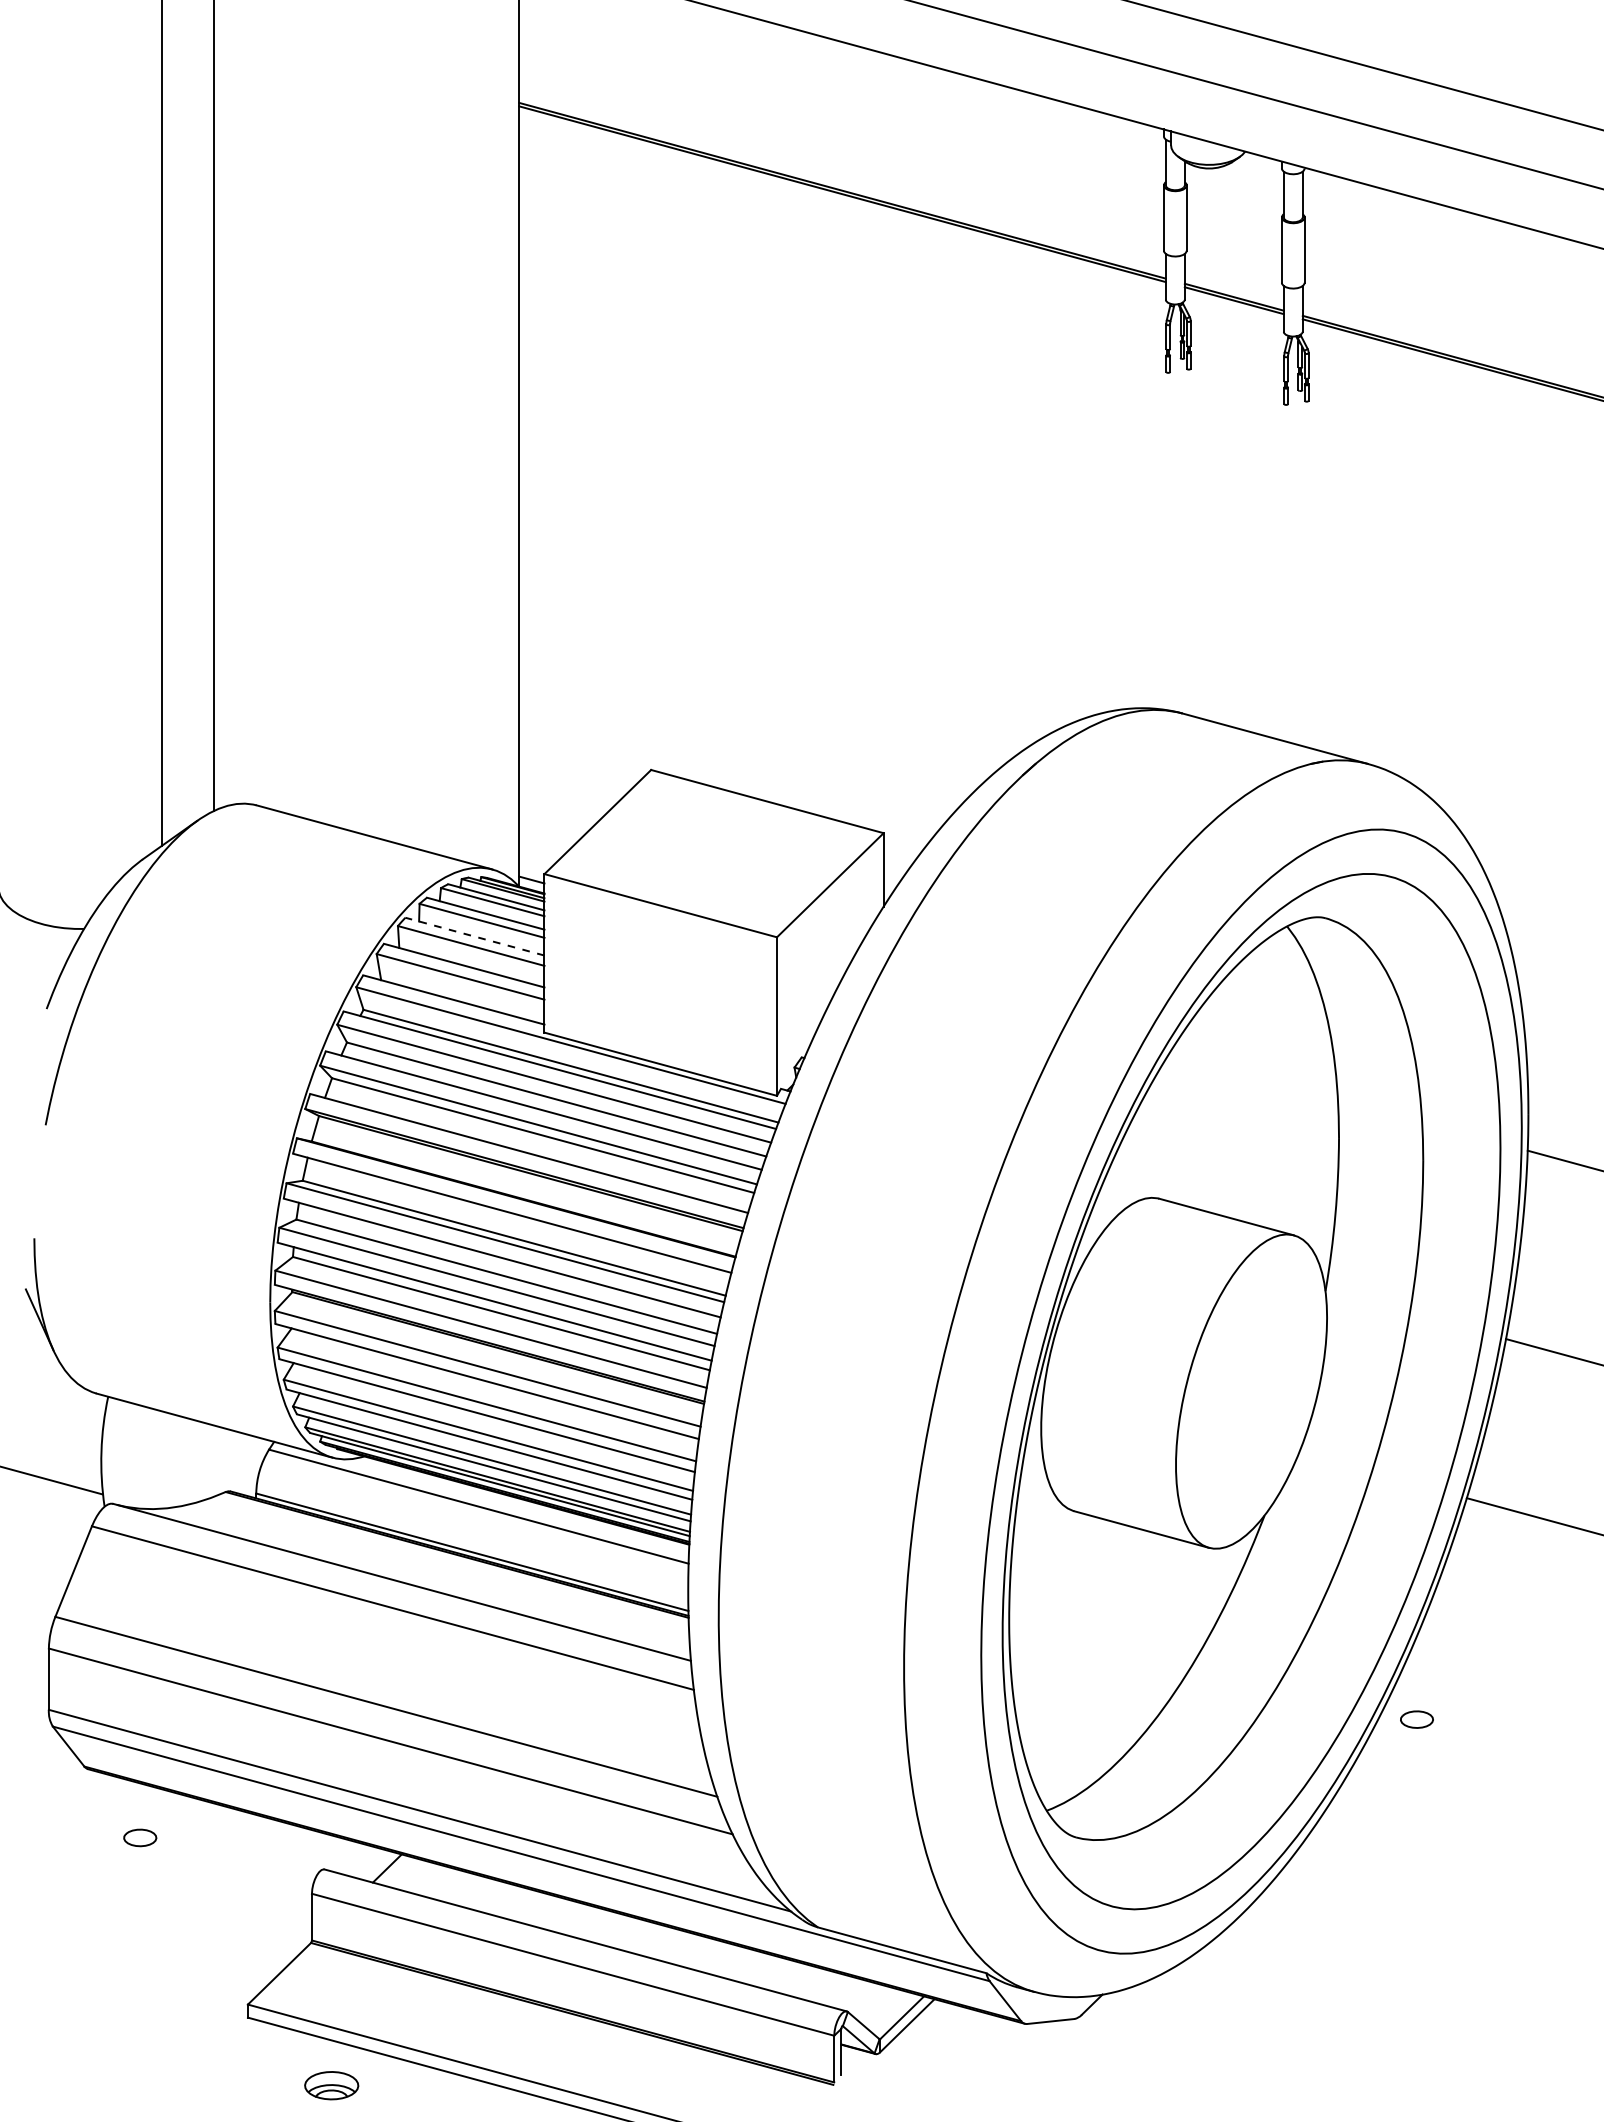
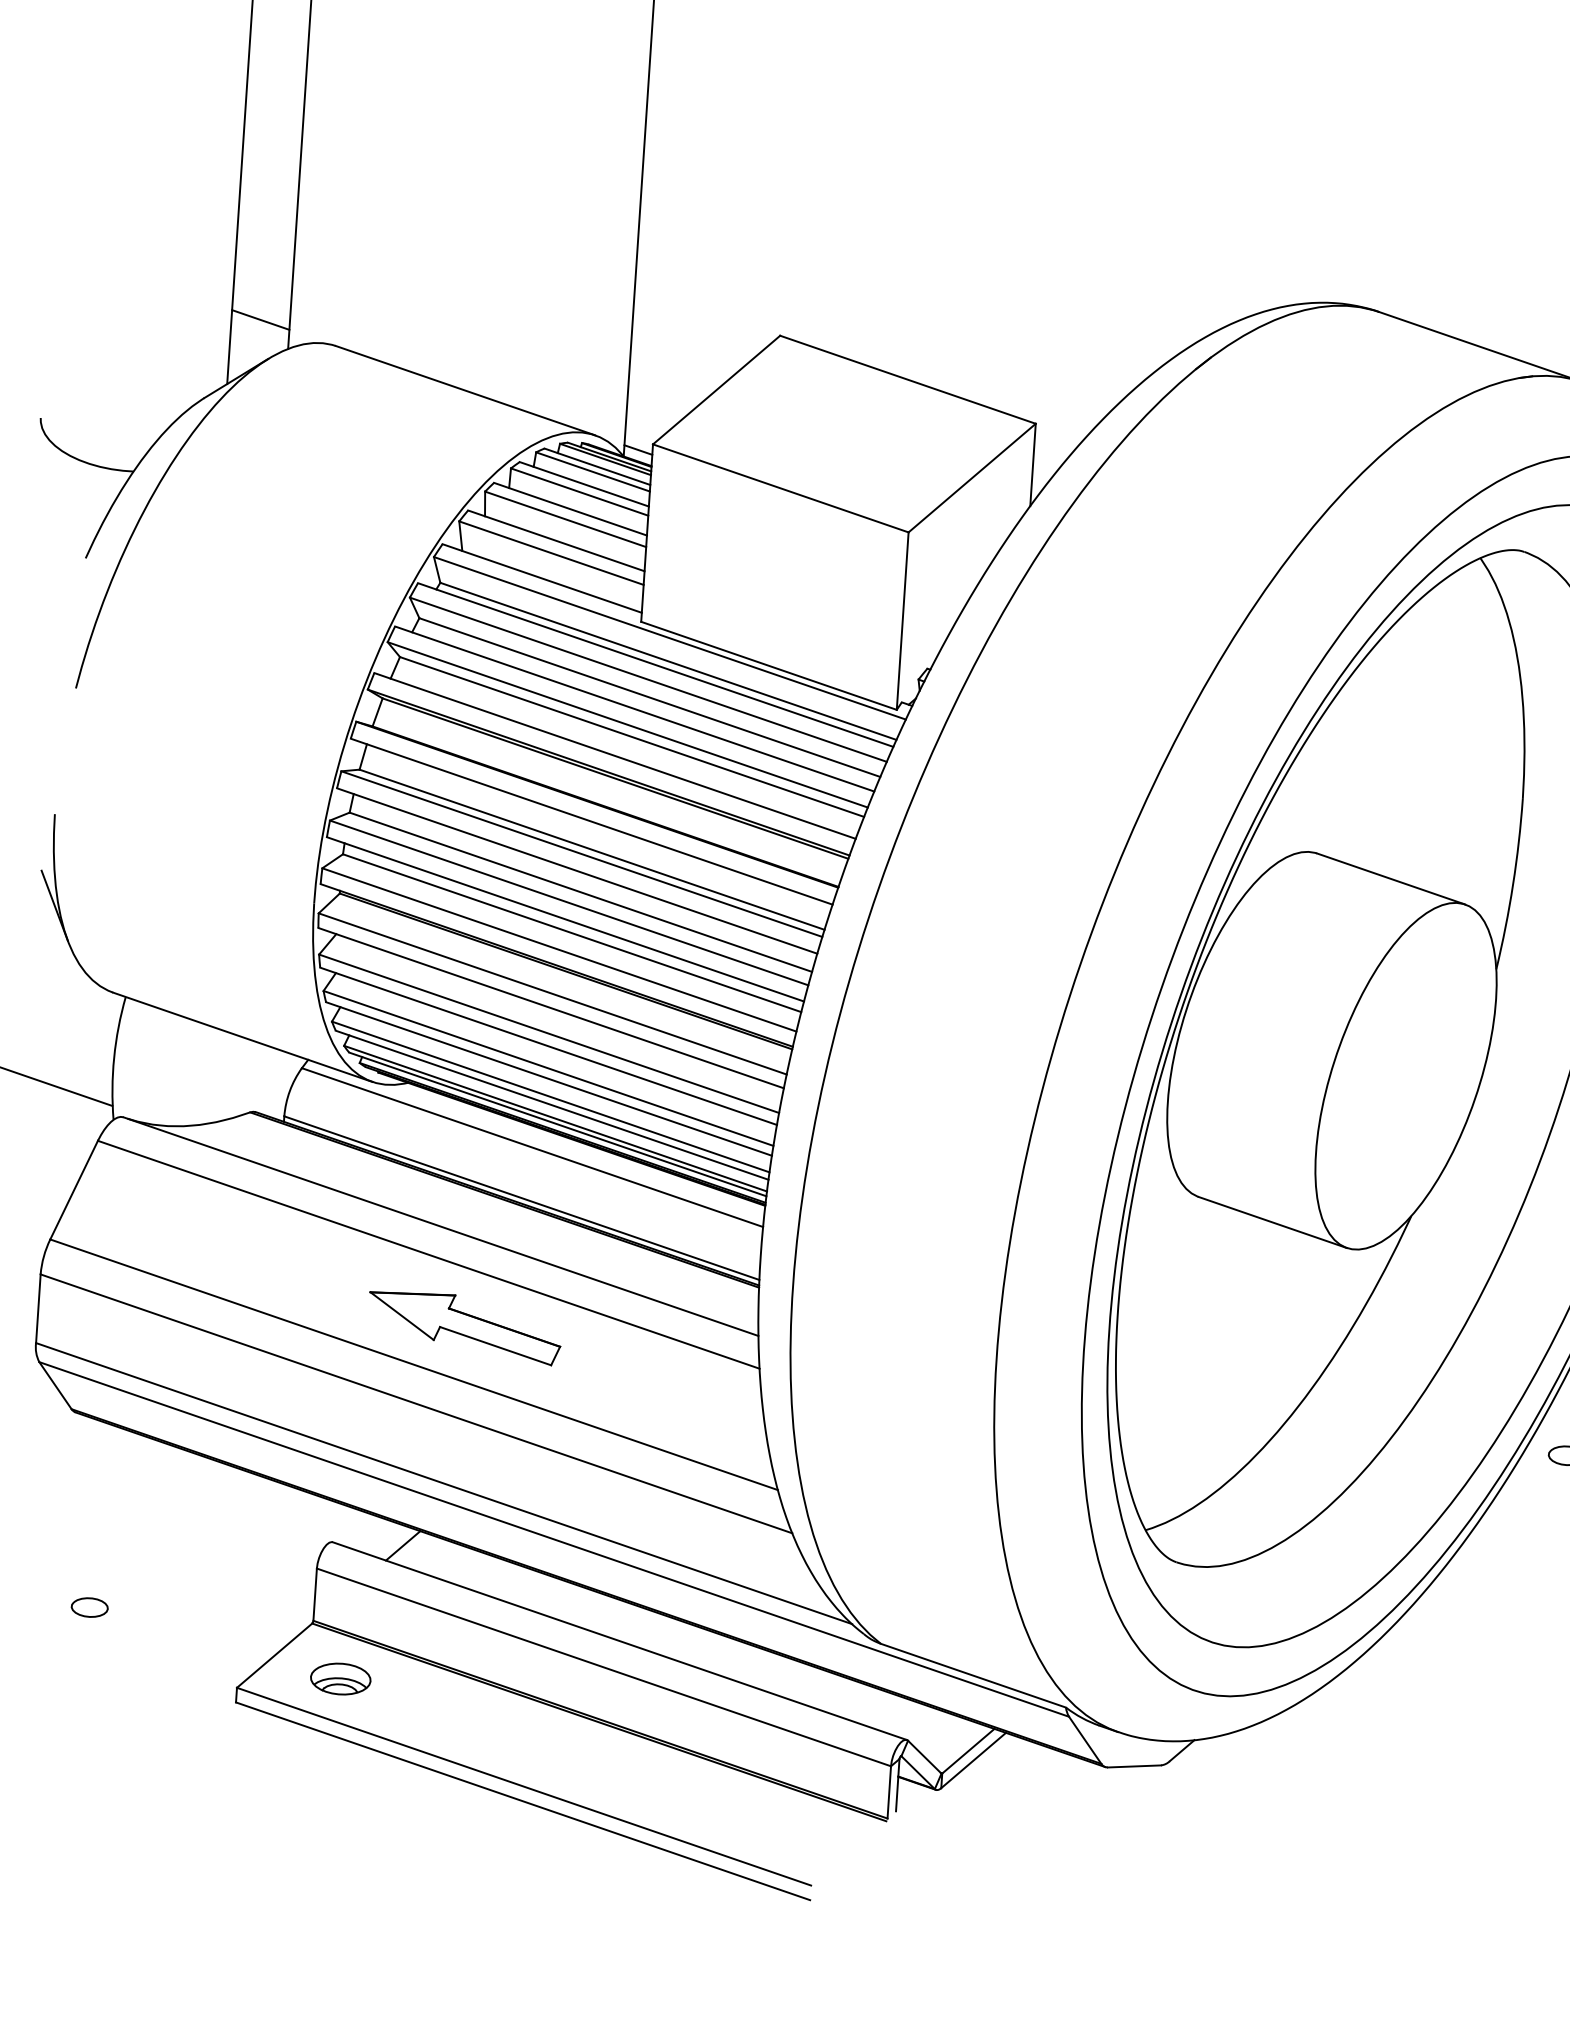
line: (188, 786) -> (261, 319), added
line: (474, 936) -> (570, 509), dashed -> solid
part: (429, 1670) -> (465, 1327), added
part: (140, 1837) -> (90, 1607), moved
part: (331, 2085) -> (340, 1678), moved

